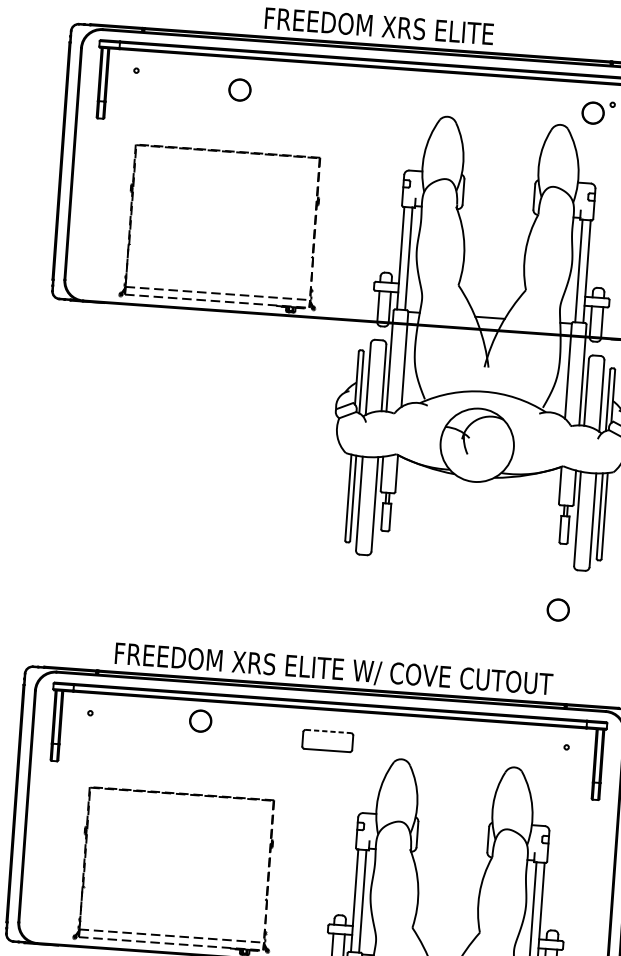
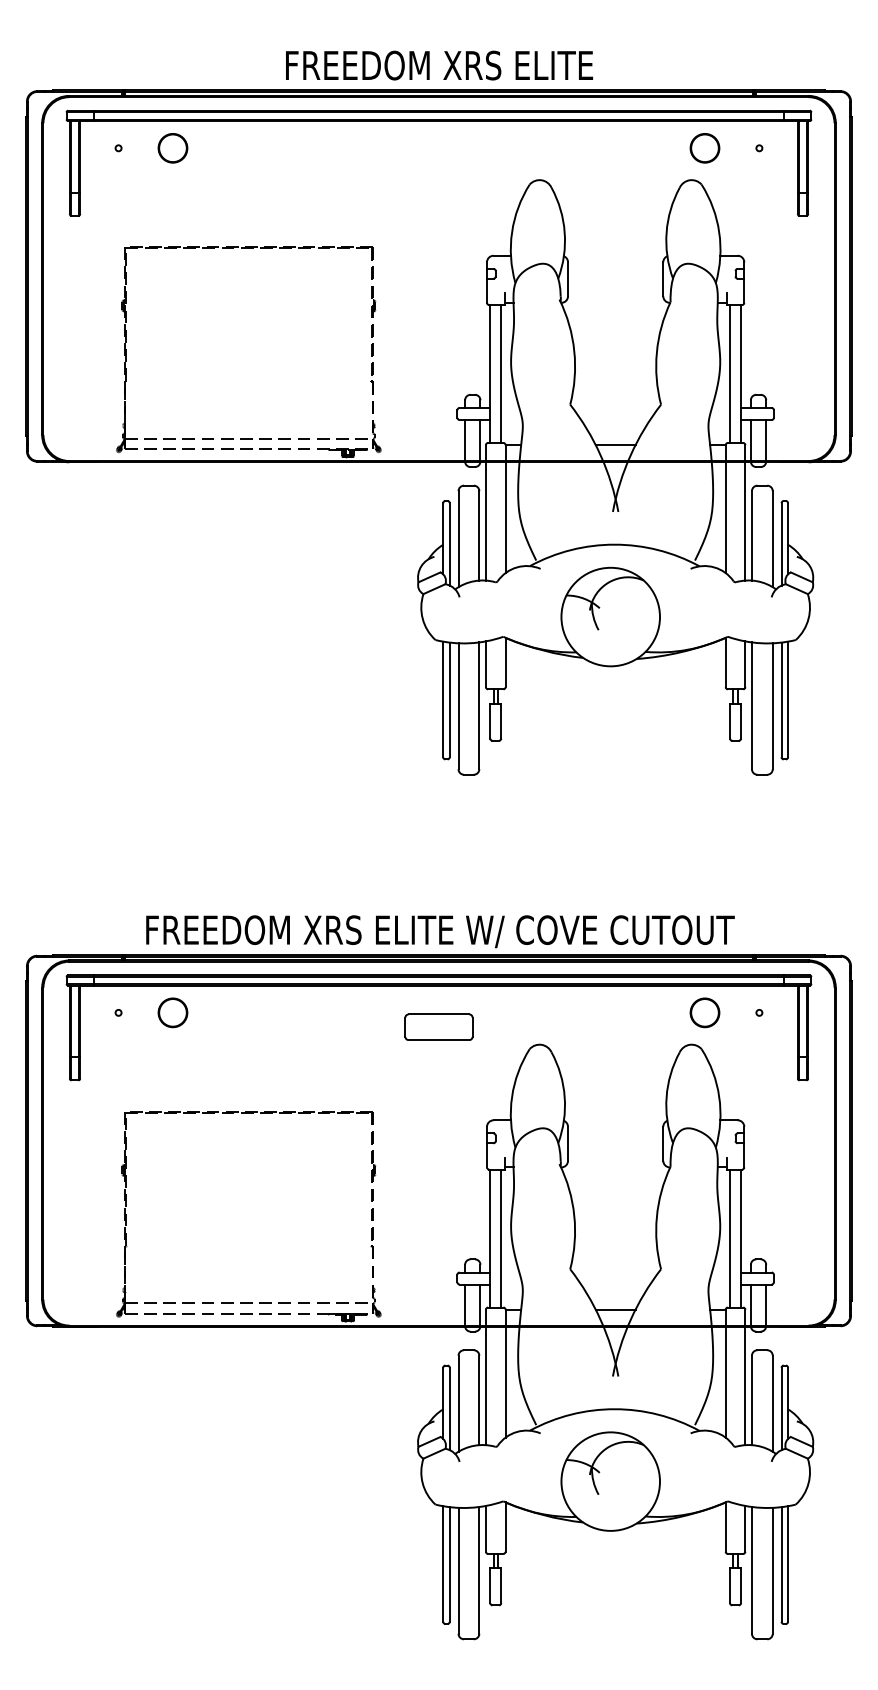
part: (239, 90) -> (172, 148), moved
part: (592, 113) -> (704, 148), moved
part: (557, 609) -> (704, 1012), moved
part: (200, 720) -> (172, 1012), moved
line: (328, 731) -> (439, 1014), dashed -> solid

